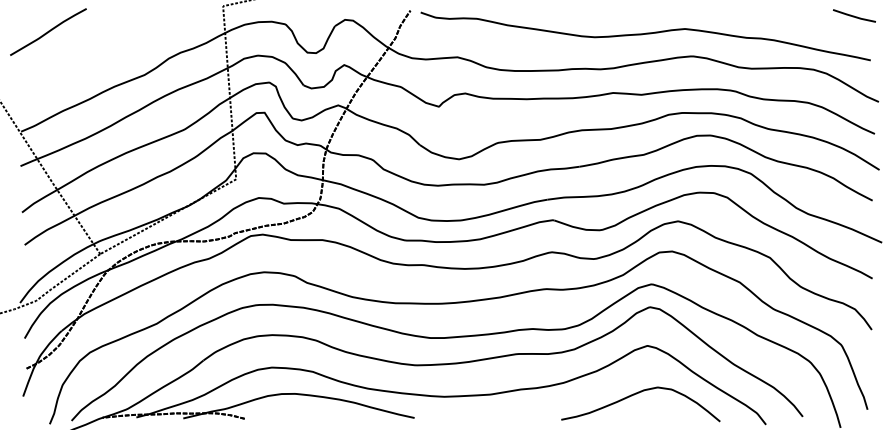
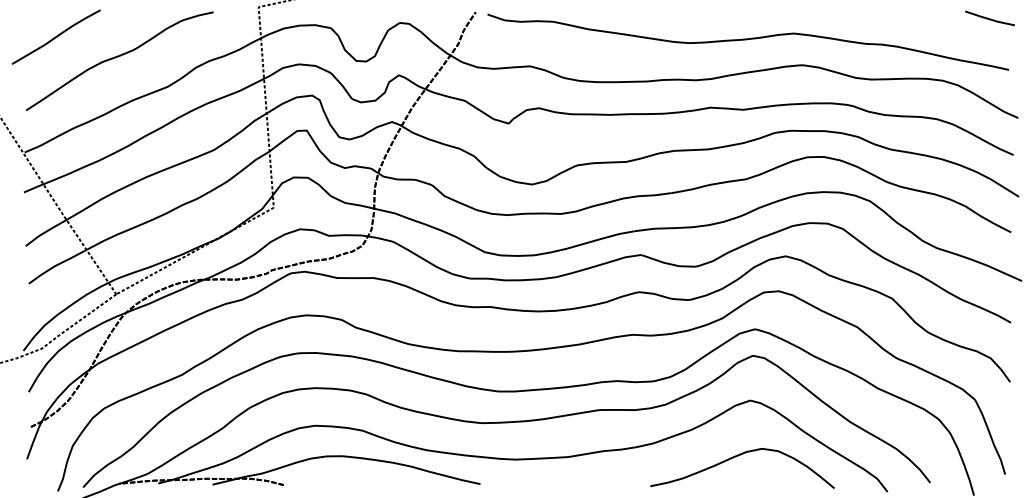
curve: (103, 49) -> (120, 57), added

